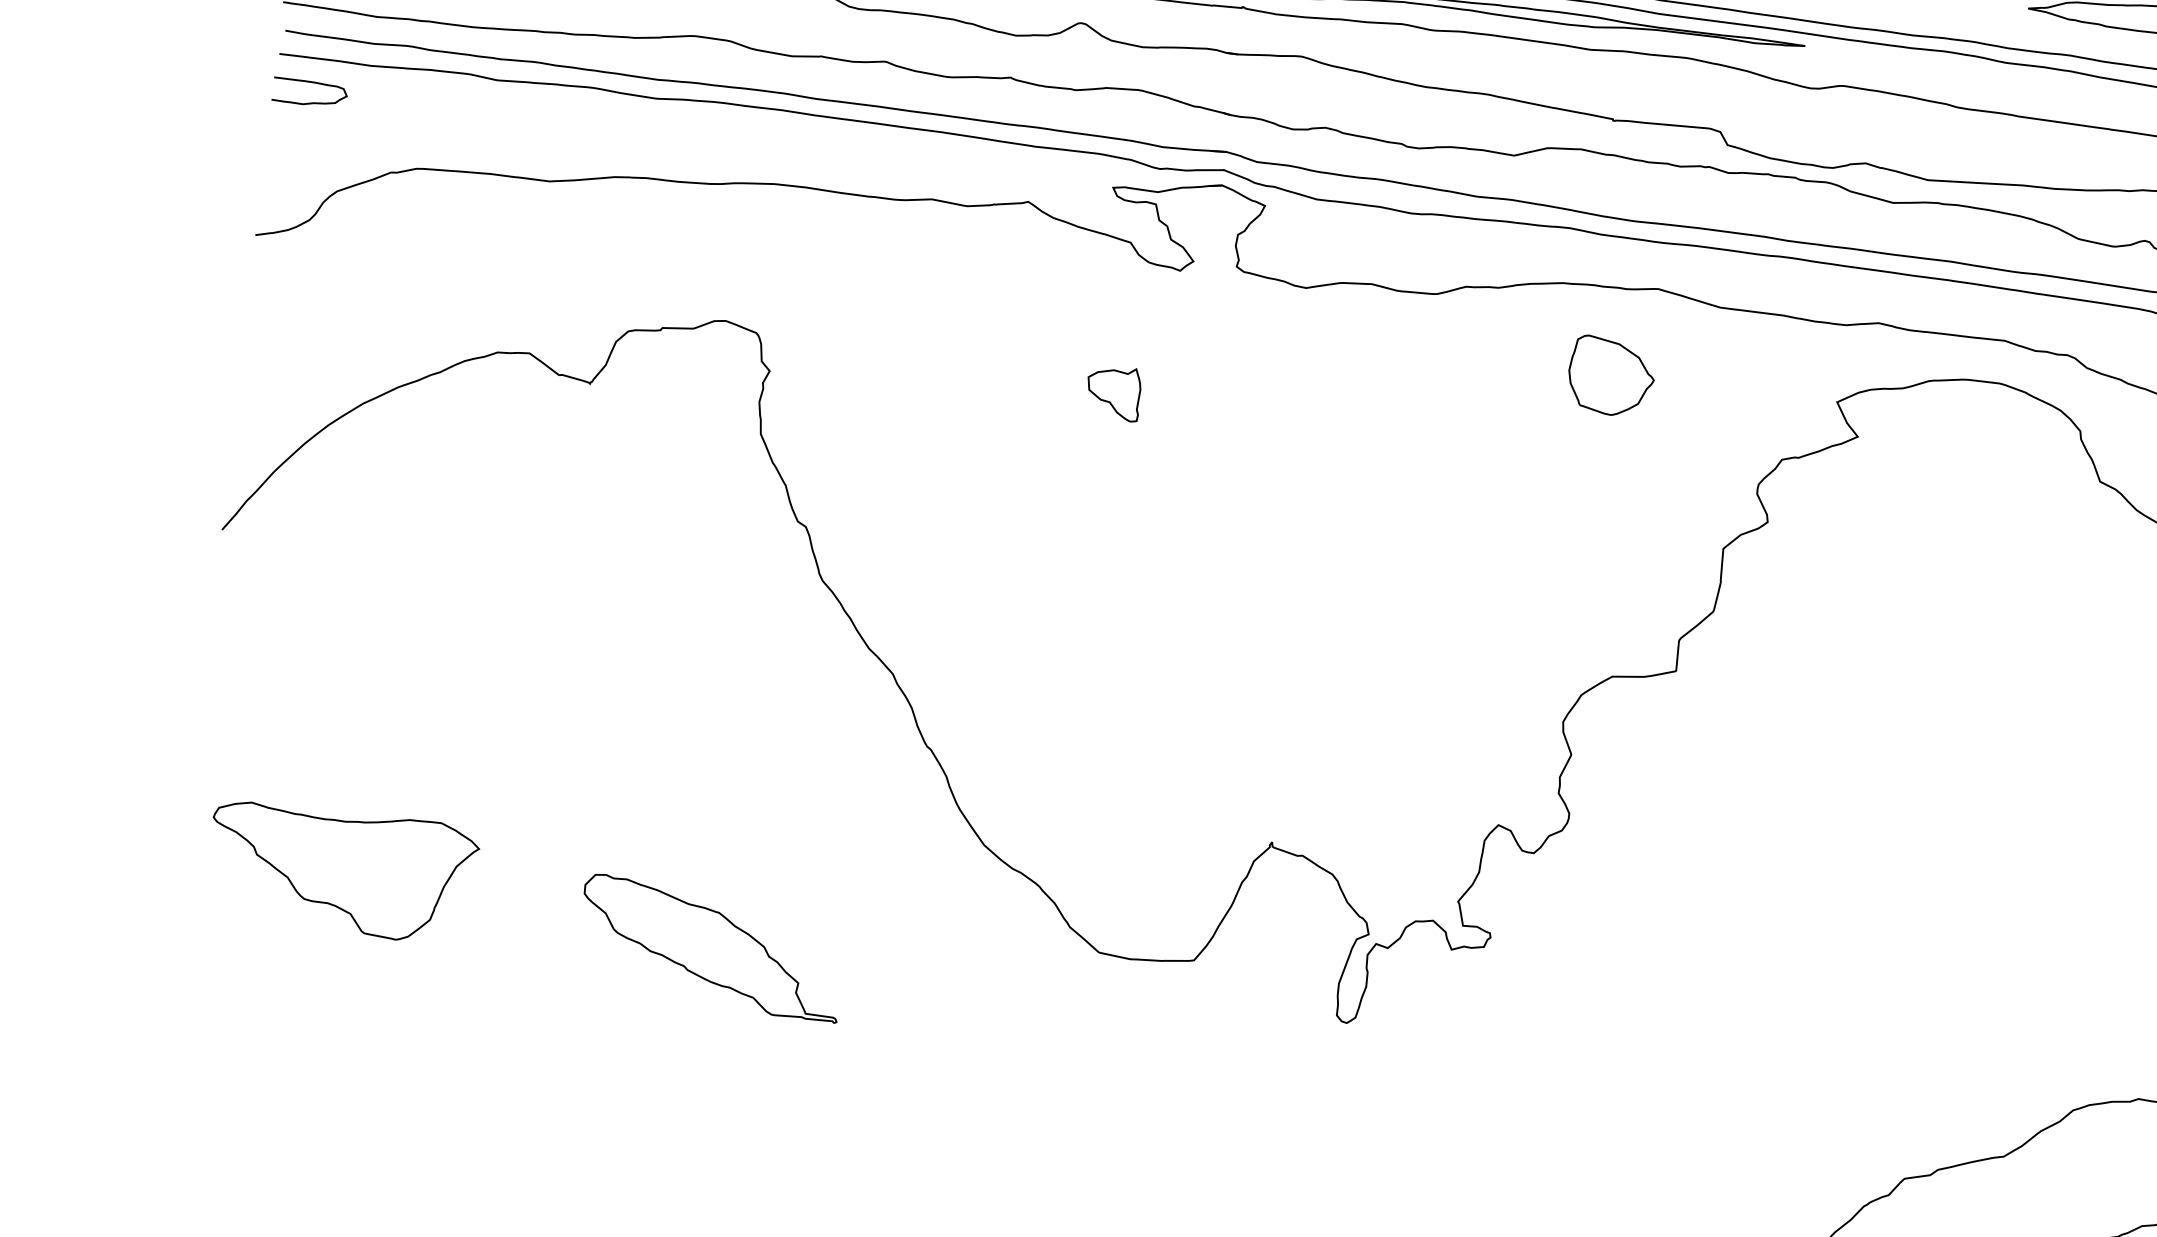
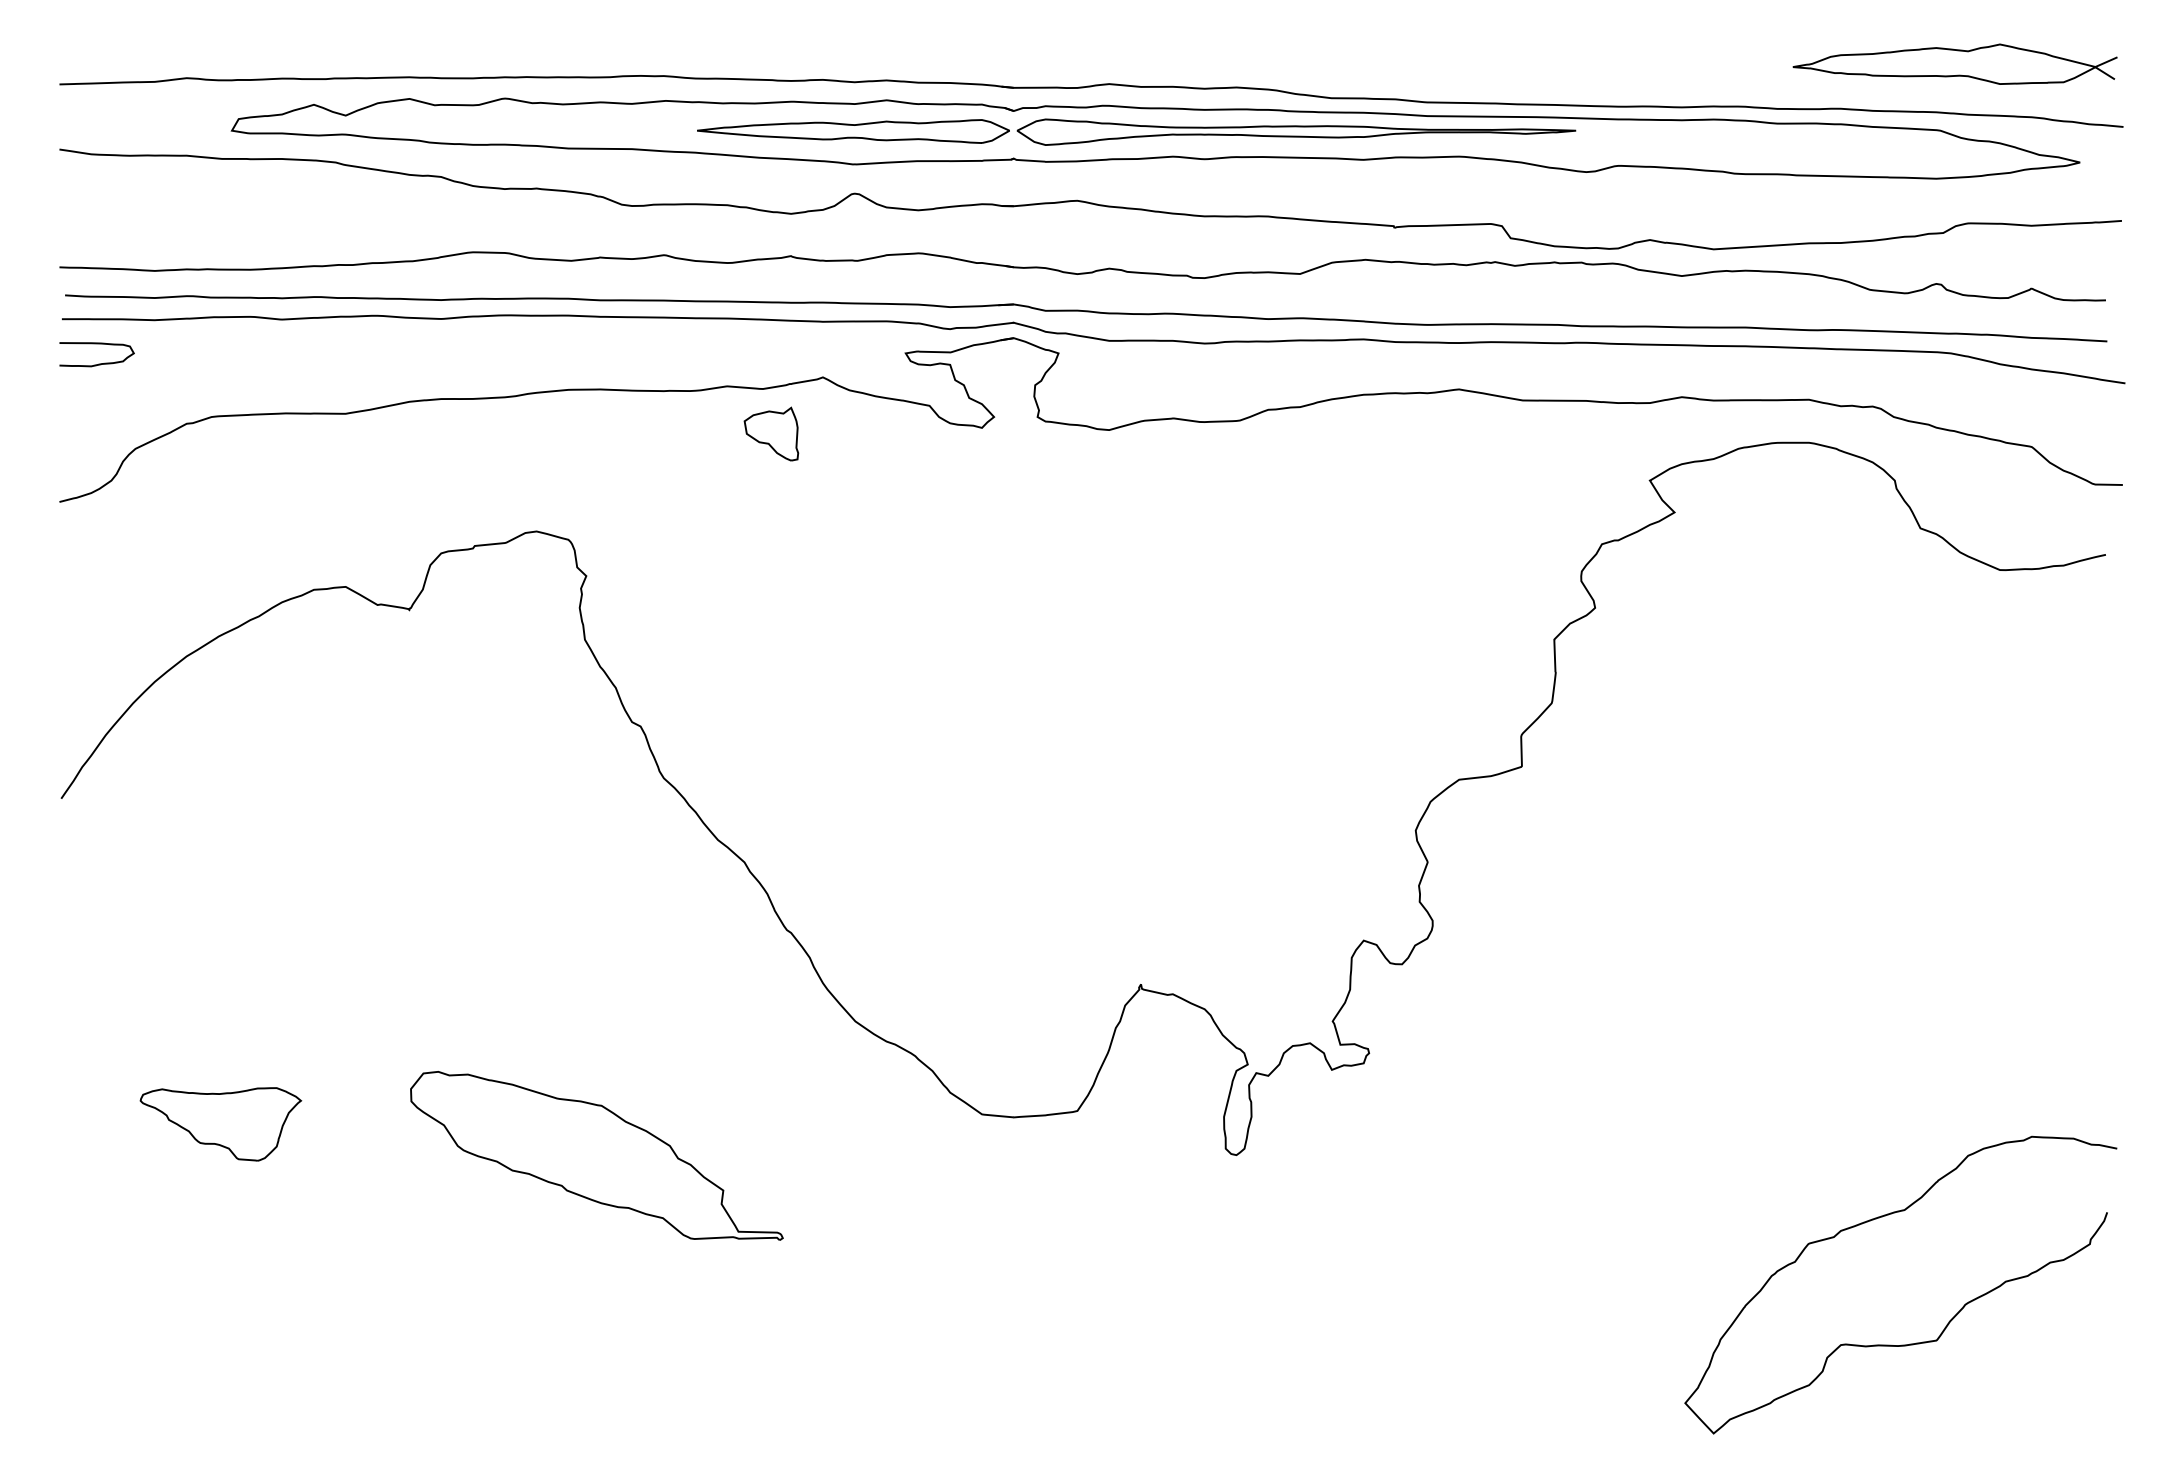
part: (1611, 376) -> (1422, 481), removed
part: (1113, 392) -> (771, 433), moved
part: (341, 872) -> (220, 1124), size x0.6
part: (711, 947) -> (596, 1155), size x1.4

